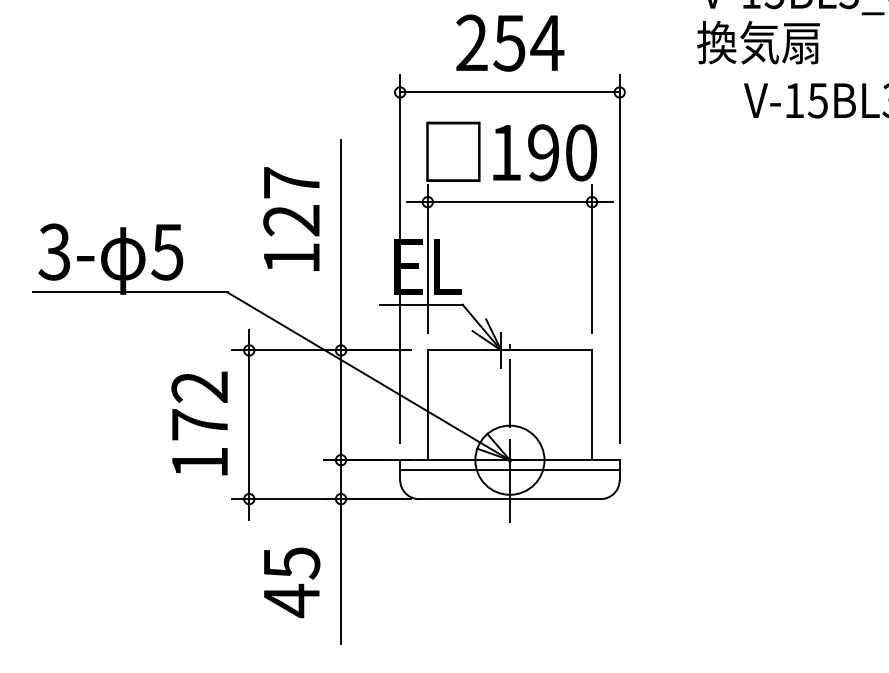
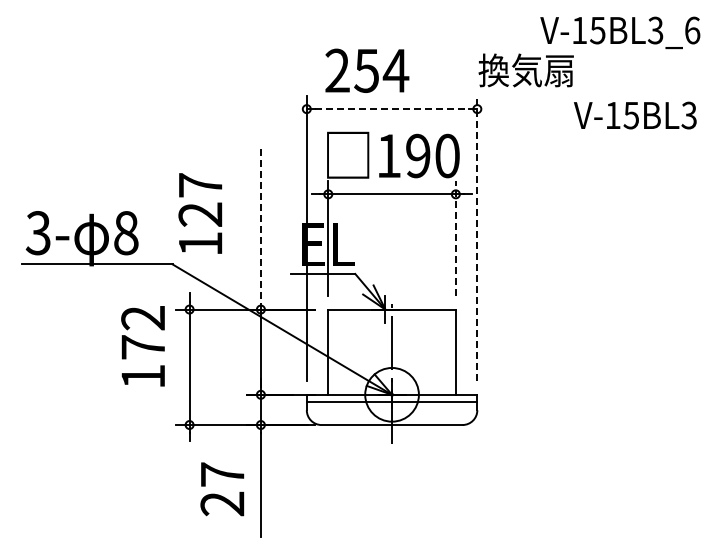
text: (510, 42) -> (367, 70), moved
text: (757, 42) -> (525, 70), moved
line: (510, 92) -> (392, 109), solid -> dashed
text: (291, 219) -> (200, 213), moved
line: (340, 244) -> (260, 227), solid -> dashed
text: (166, 252) -> (125, 233), 5 -> 8
line: (591, 258) -> (455, 238), solid -> dashed
line: (619, 258) -> (477, 238), solid -> dashed
text: (198, 423) -> (142, 346), moved
text: (291, 582) -> (222, 489), 45 -> 27

